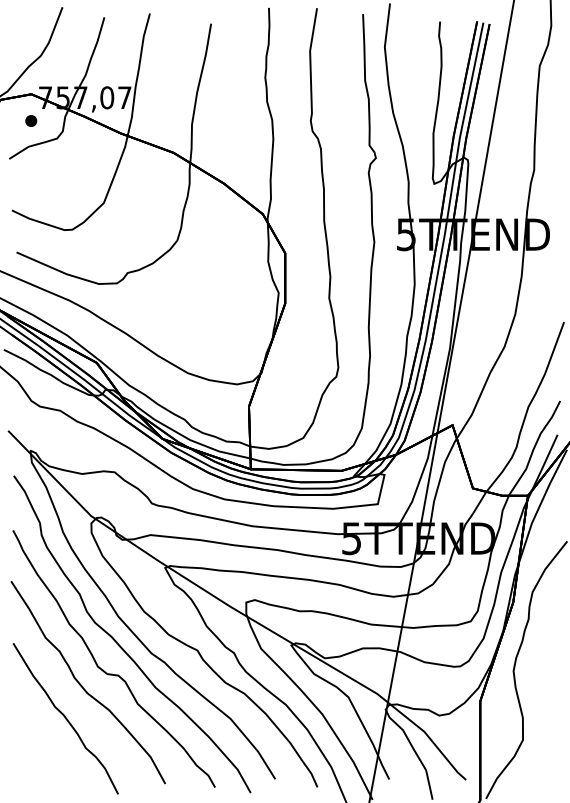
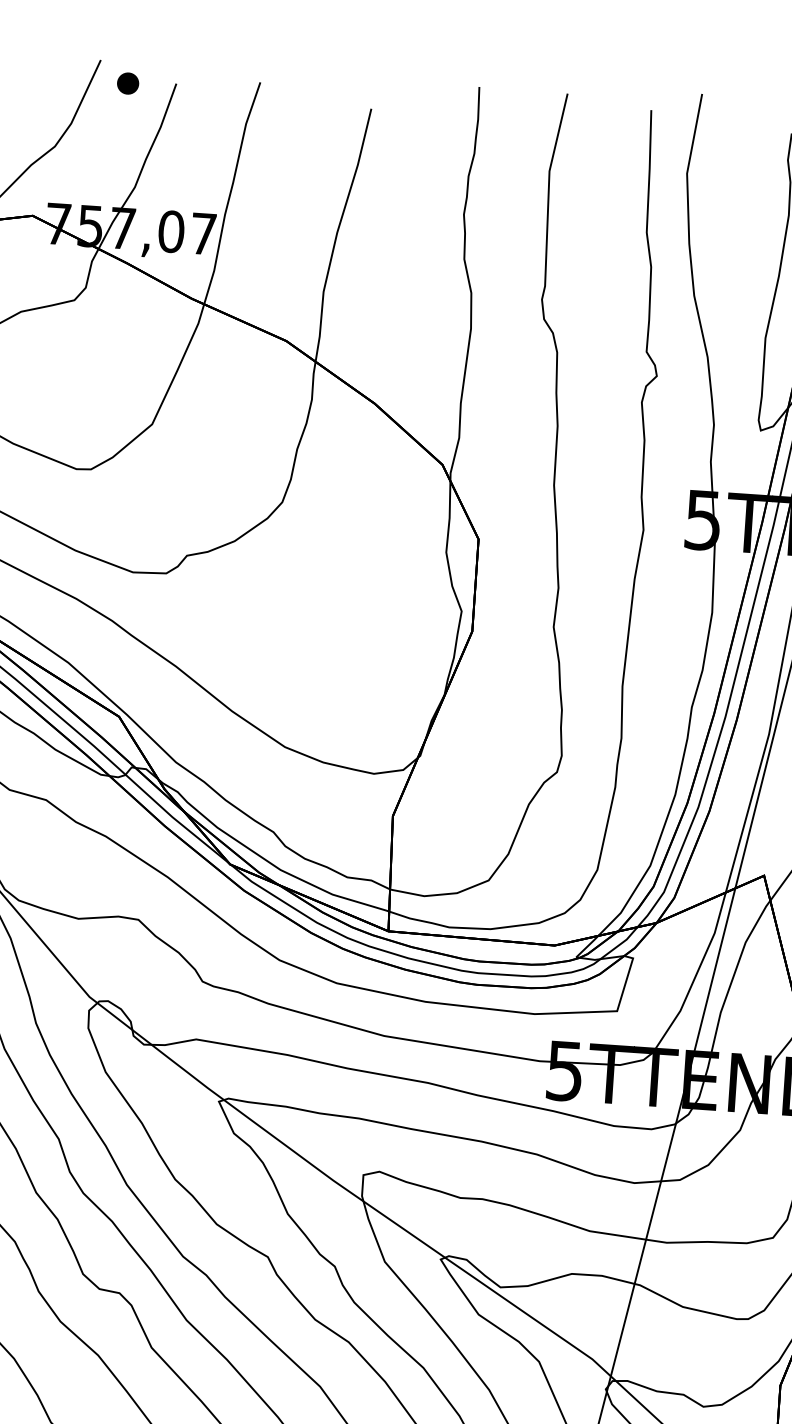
part: (31, 120) -> (128, 82), moved

